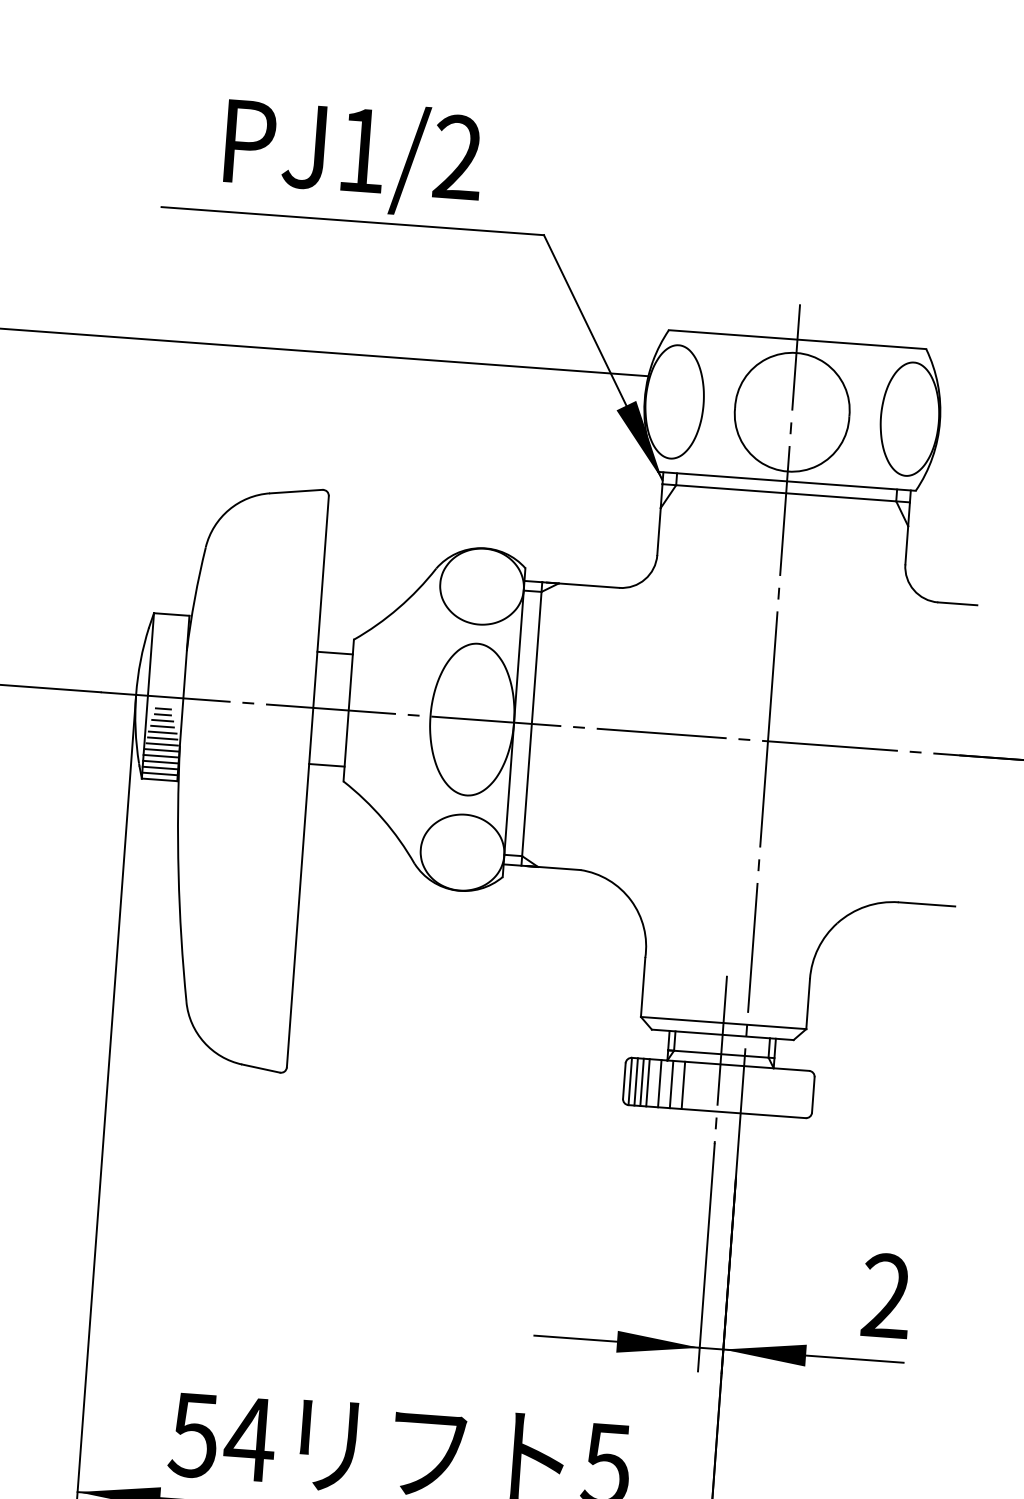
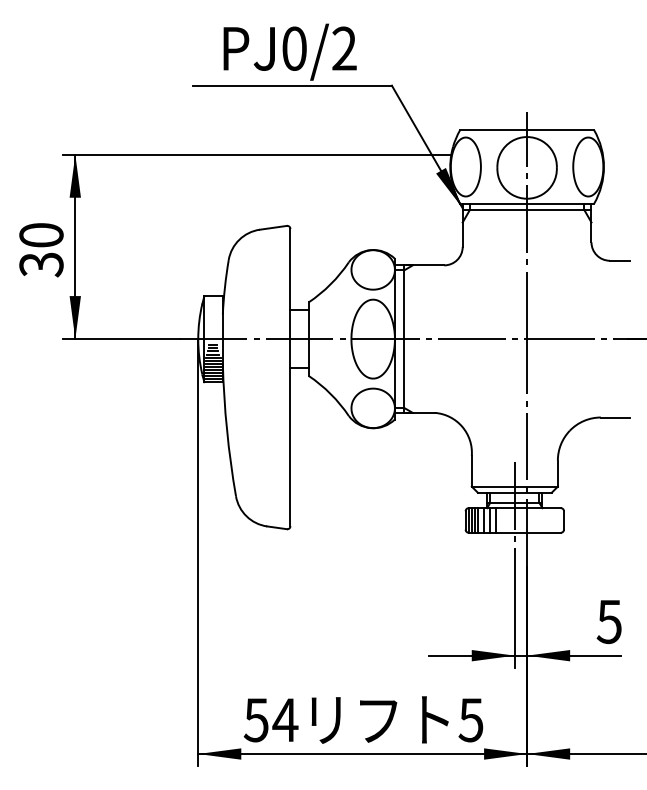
text: (362, 150) -> (294, 48), PJ1/2 -> PJ0/2
text: (884, 1295) -> (608, 621), 2 -> 5

